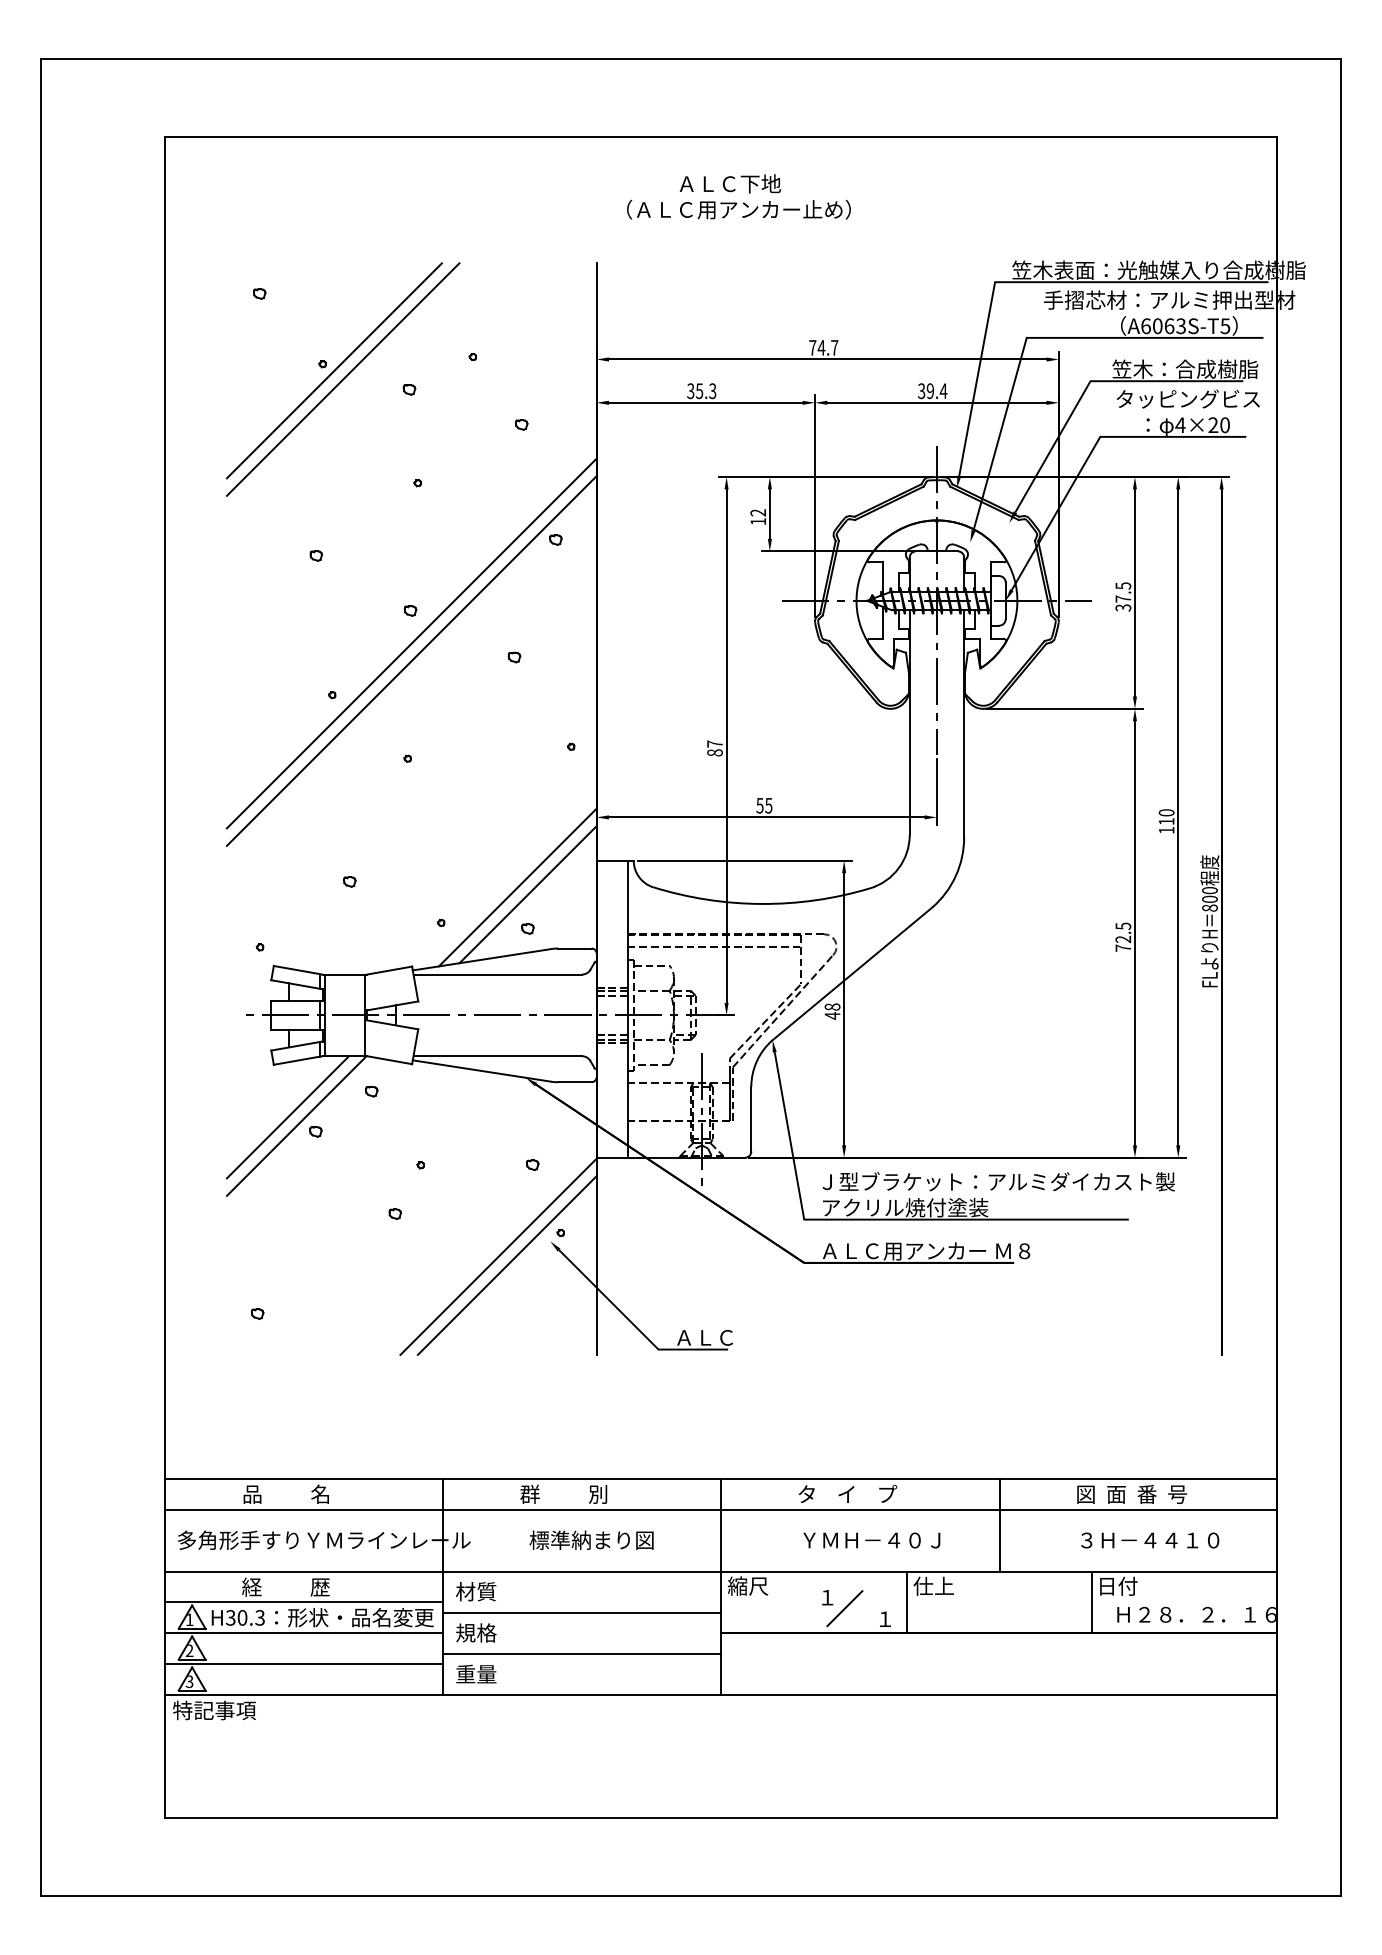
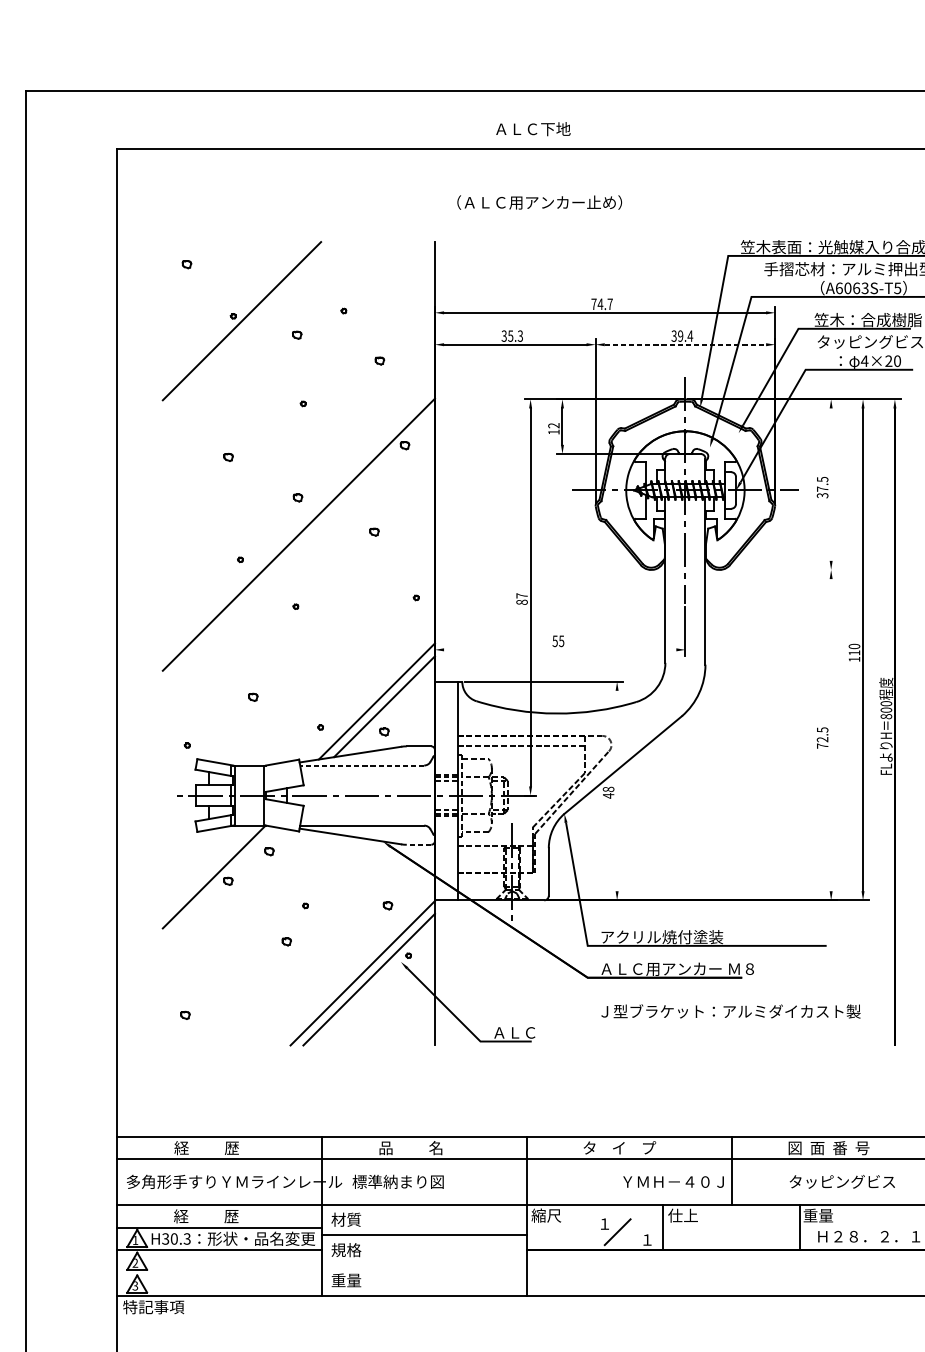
text: (729, 183) -> (532, 128), moved
line: (342, 379) -> (247, 327), removed
line: (936, 402) -> (685, 344), solid -> dashed
line: (1134, 592) -> (830, 484), removed
line: (411, 643) -> (298, 521), removed
line: (1064, 708) -> (779, 569), removed
line: (766, 817) -> (559, 649), removed
line: (1134, 933) -> (830, 735), removed
line: (497, 974) -> (361, 765), solid -> dashed
line: (844, 1009) -> (617, 791), removed
line: (575, 1082) -> (419, 844), solid -> dashed
line: (287, 1117) -> (207, 870), removed
text: (998, 1181) -> (730, 1011), moved
text: (286, 1493) -> (206, 1147), 品          名 -> 経          歴
text: (563, 1493) -> (410, 1147), 群          別 -> 品          名
text: (591, 1539) -> (398, 1181), moved
text: (1149, 1539) -> (841, 1181), ３Ｈ－４４１０ -> タッピングビス
text: (871, 1540) -> (673, 1182), moved
text: (1117, 1585) -> (818, 1215), 日付 -> 重量
line: (581, 1653) -> (423, 1265), removed
line: (303, 1664) -> (219, 1273), removed

